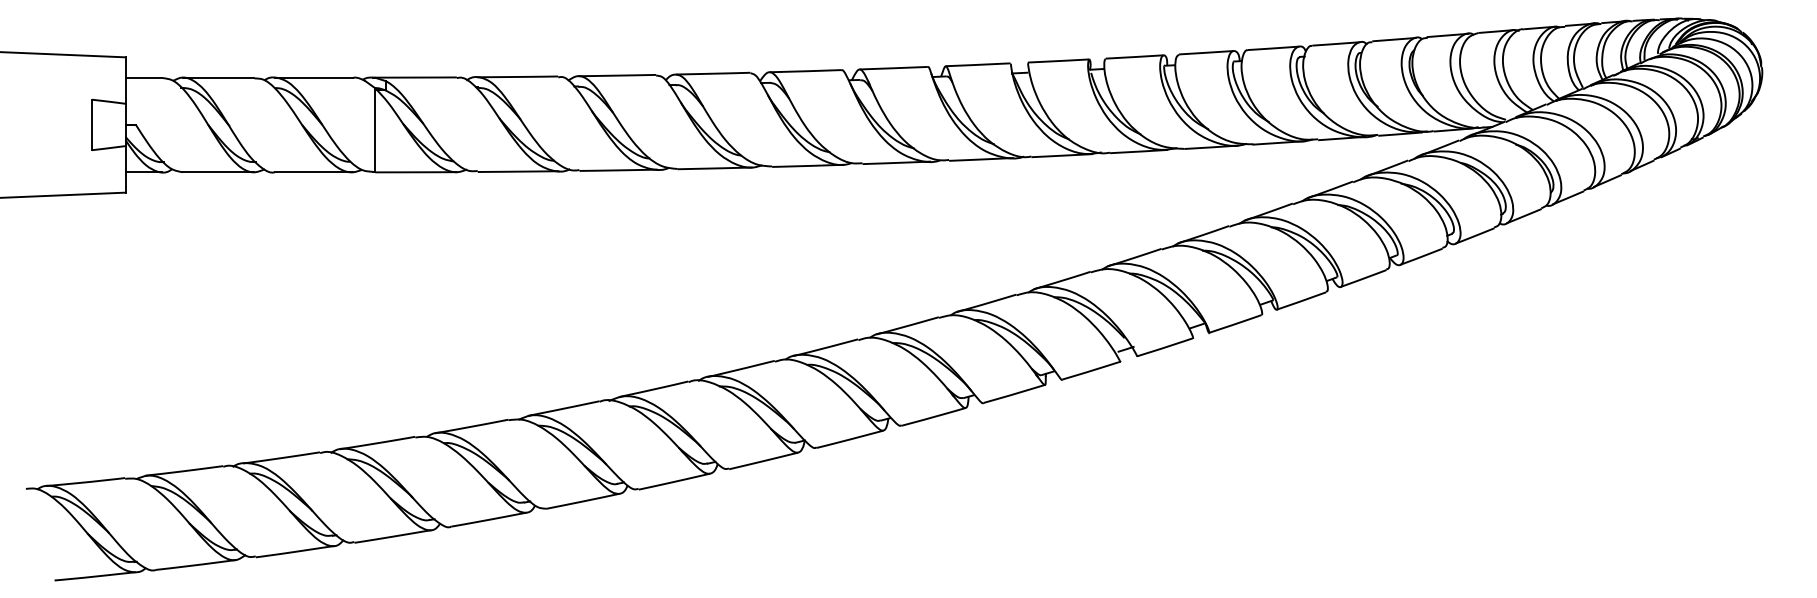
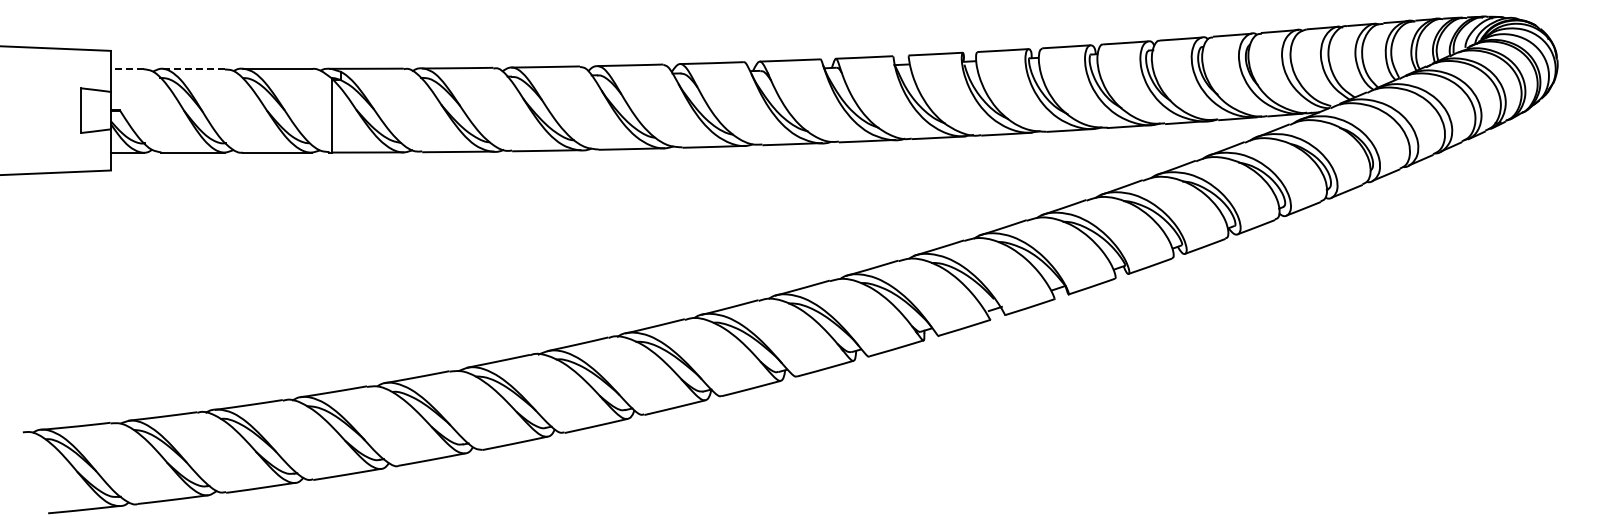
line: (143, 77) -> (126, 68), solid -> dashed
line: (218, 77) -> (193, 68), solid -> dashed

